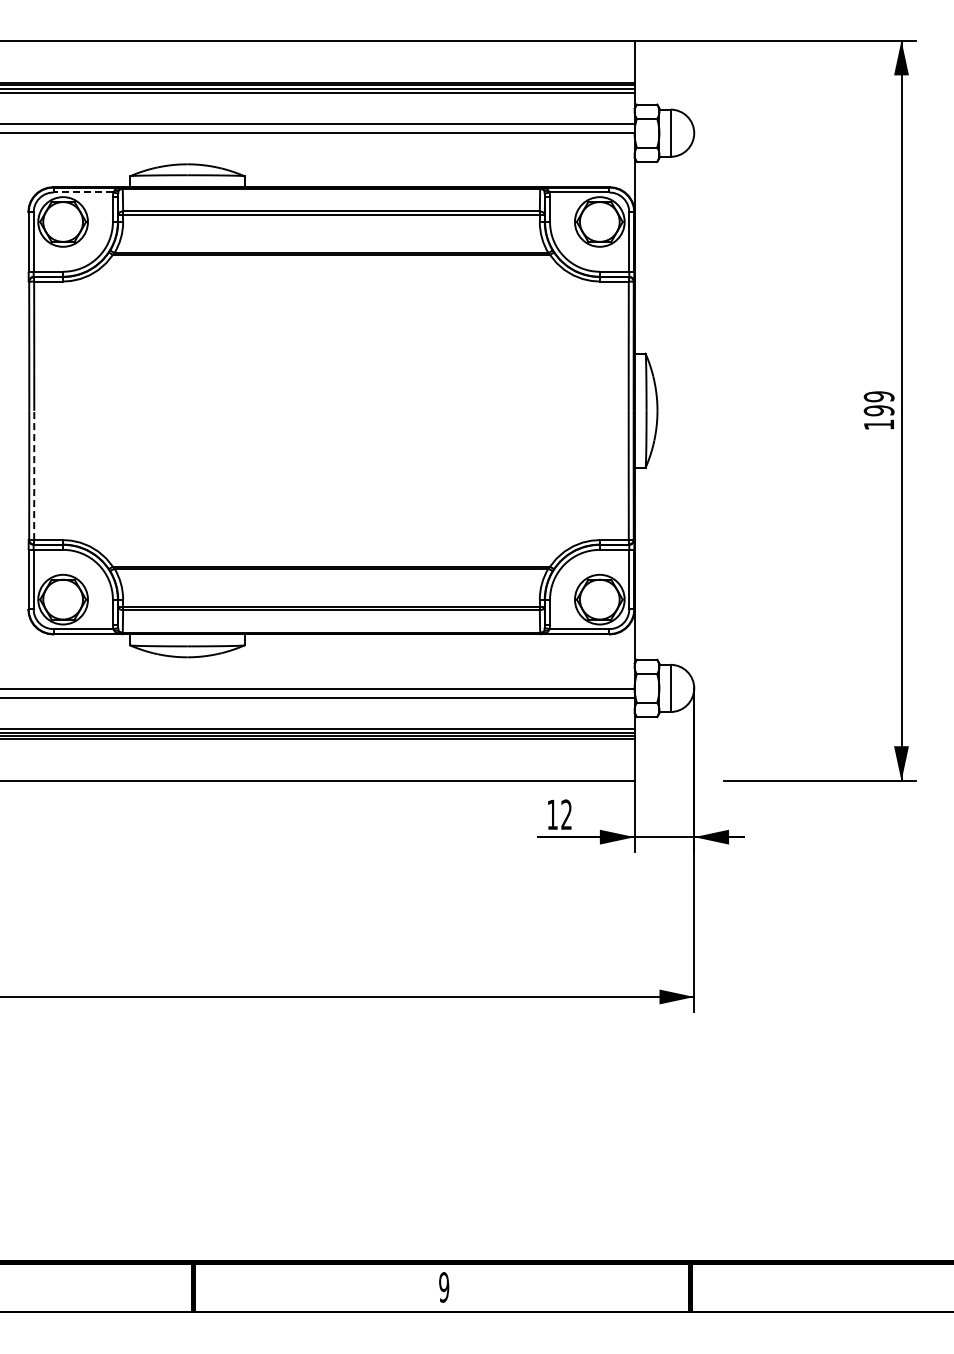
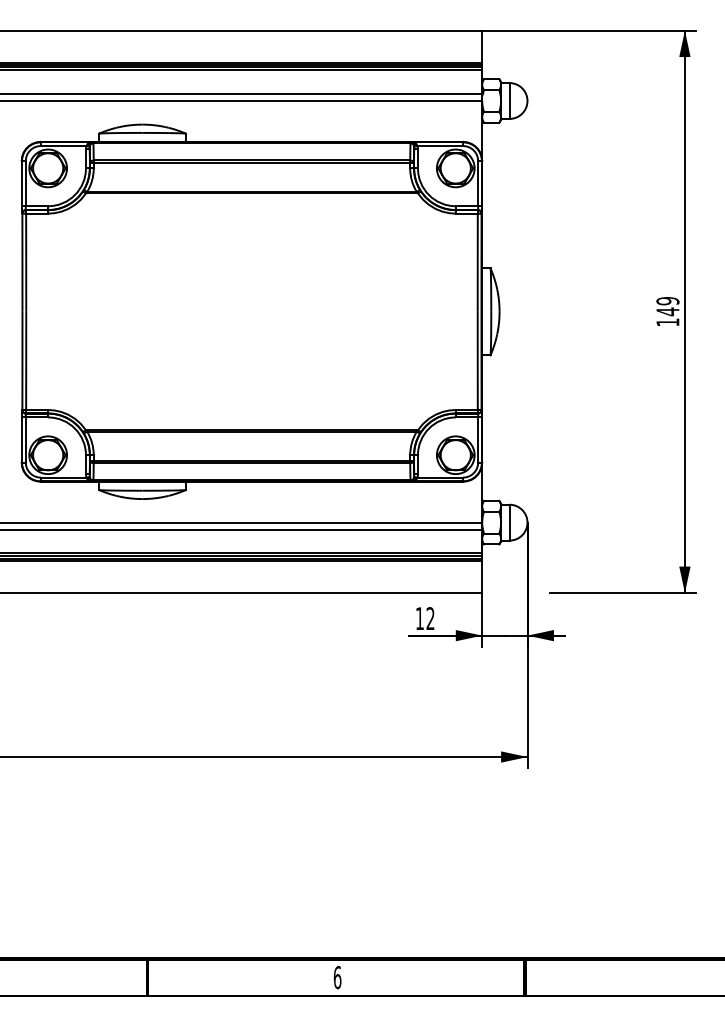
line: (83, 192) -> (63, 146), dashed -> solid
text: (878, 410) -> (667, 311), 199 -> 149
line: (34, 475) -> (26, 360), dashed -> solid
text: (444, 1287) -> (337, 977), 9 -> 6

